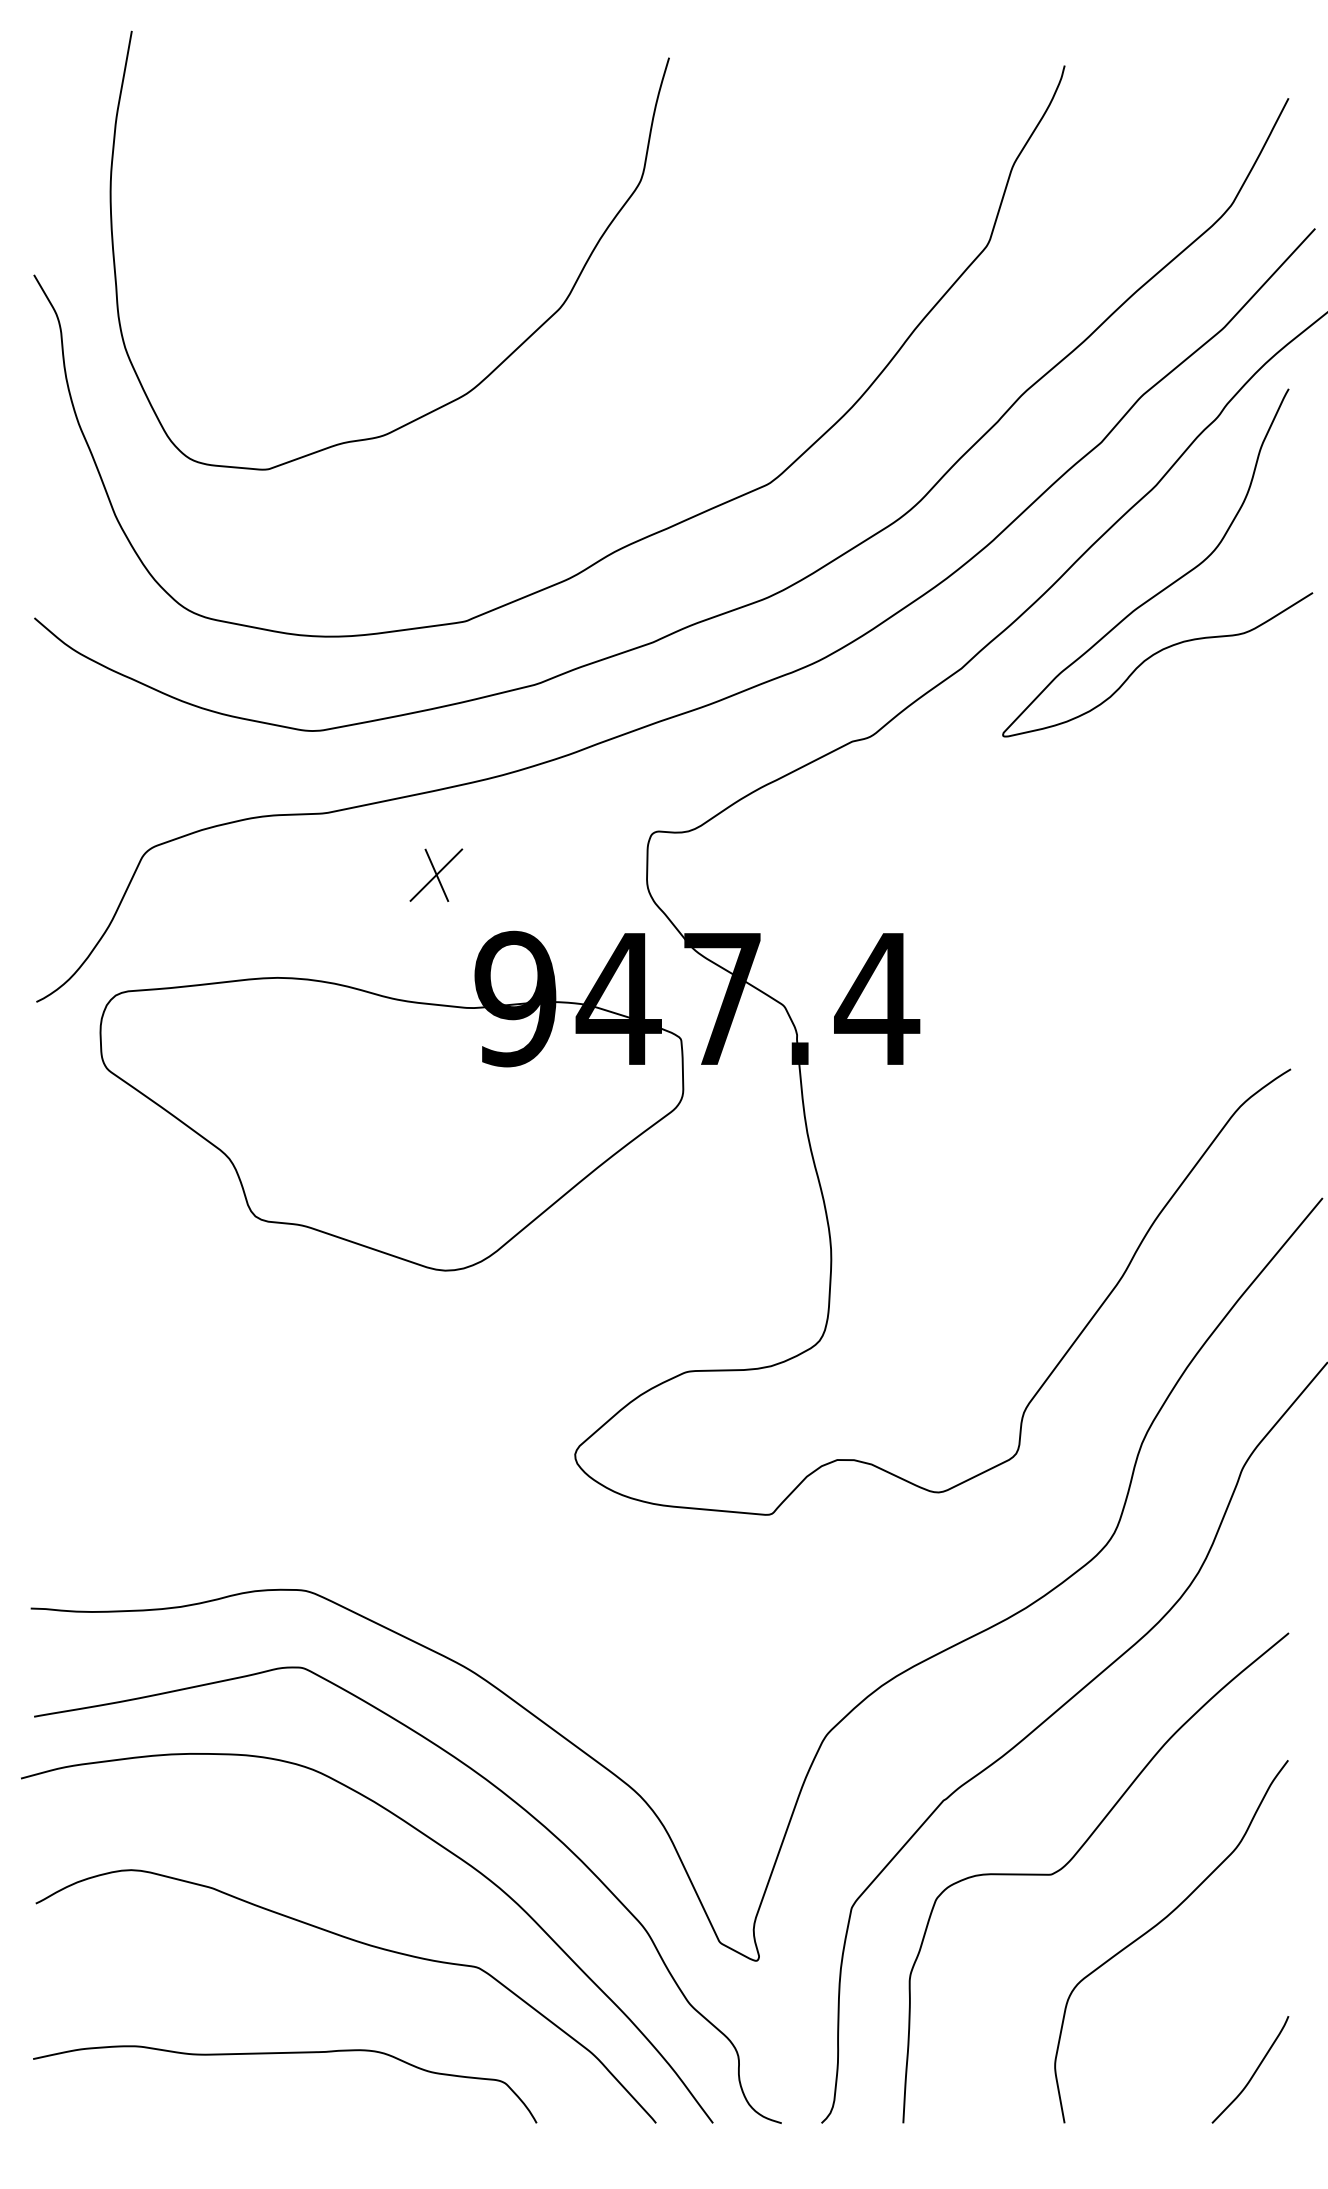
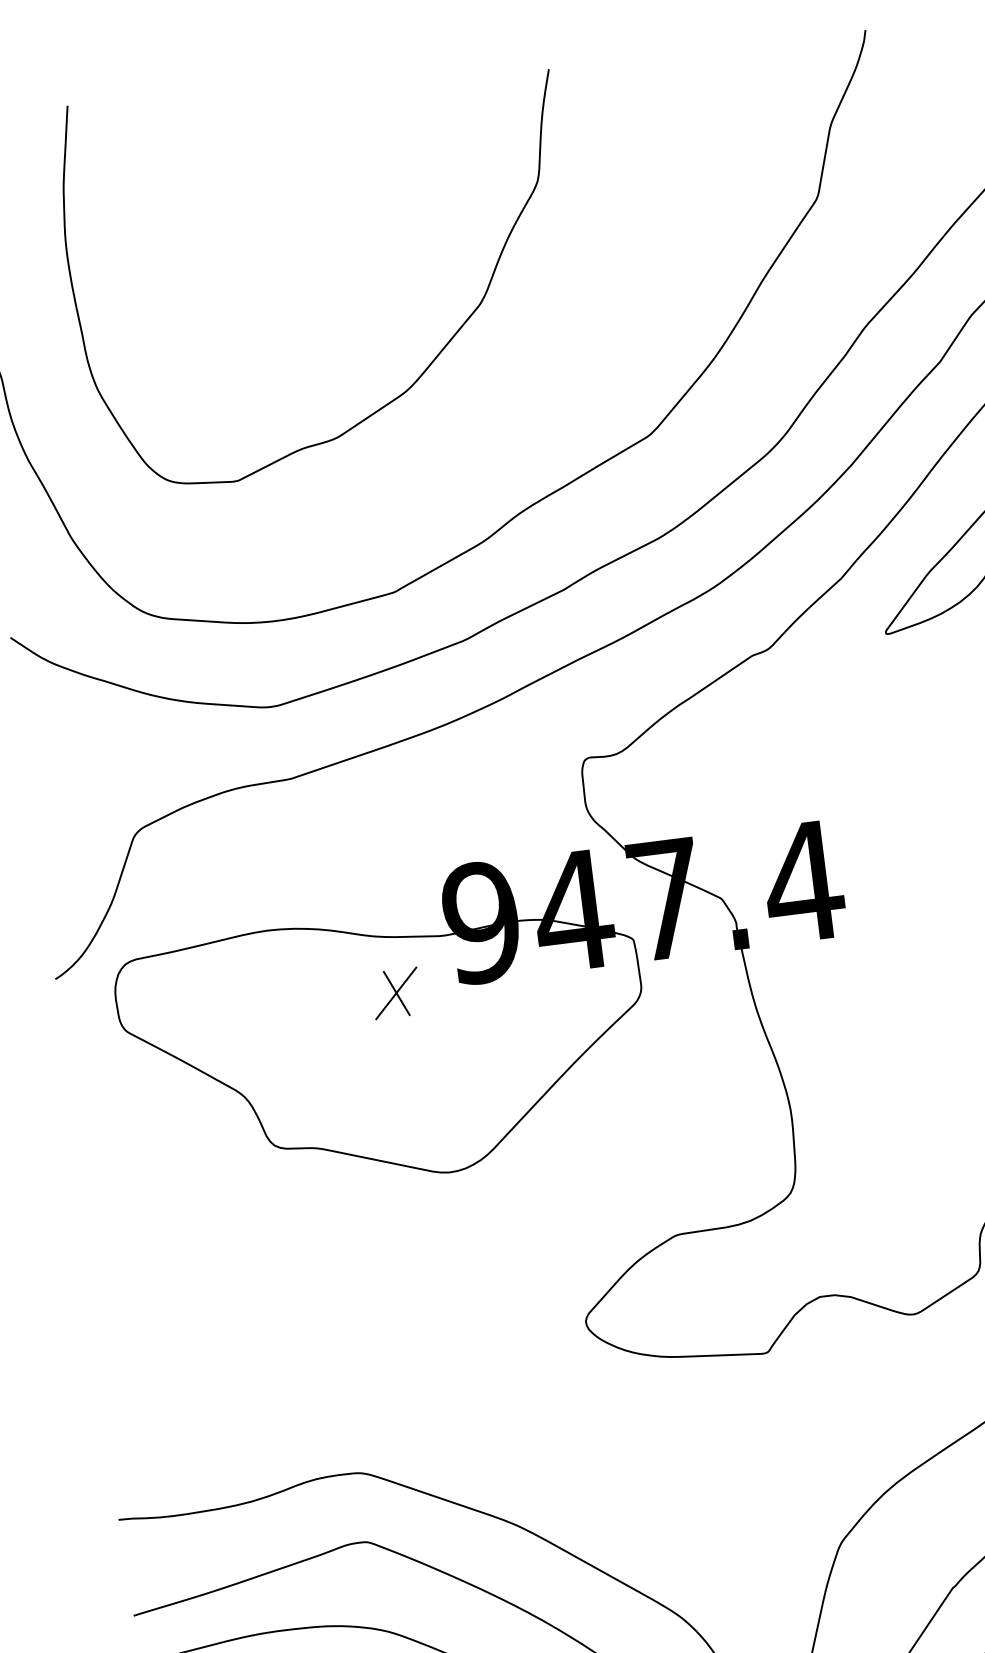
curve: (497, 365) -> (430, 362), moved
part: (436, 874) -> (396, 992), moved

